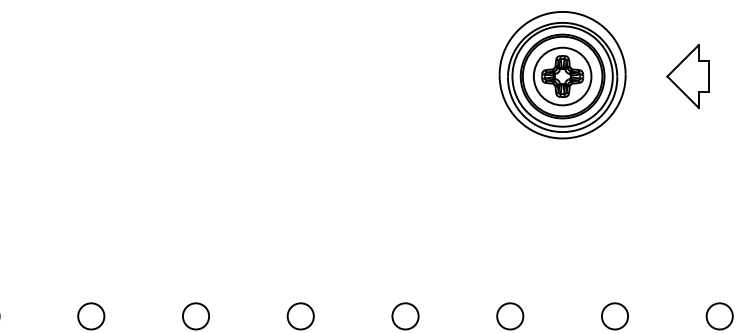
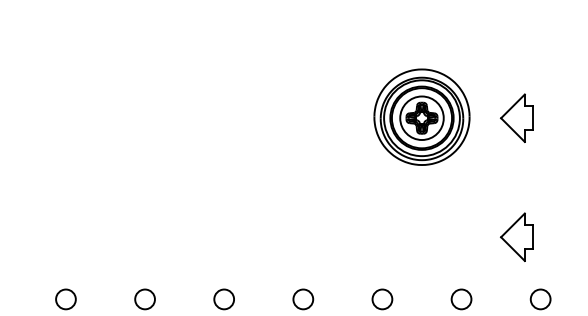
part: (687, 233) -> (516, 236), added

